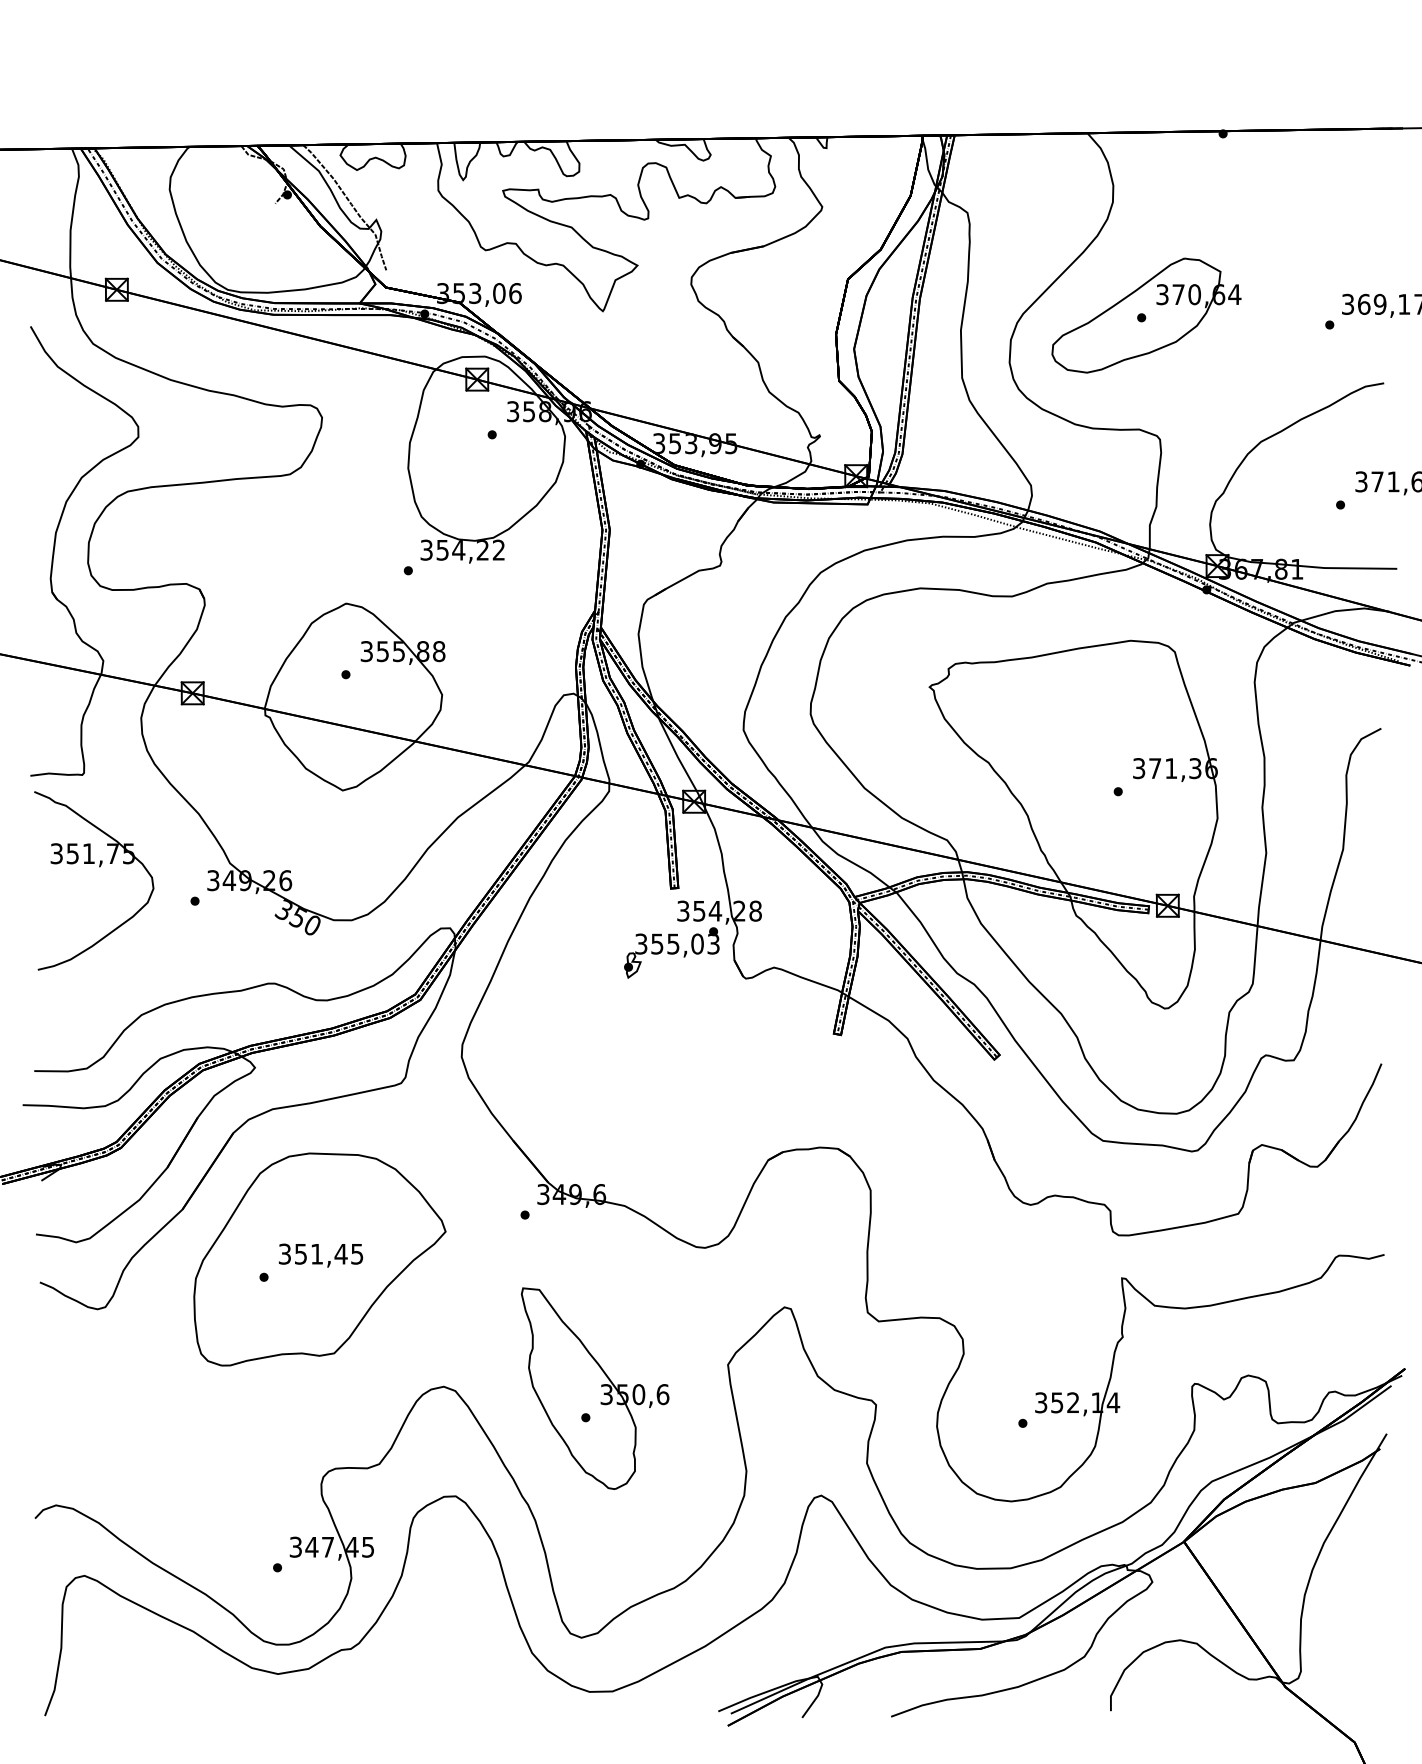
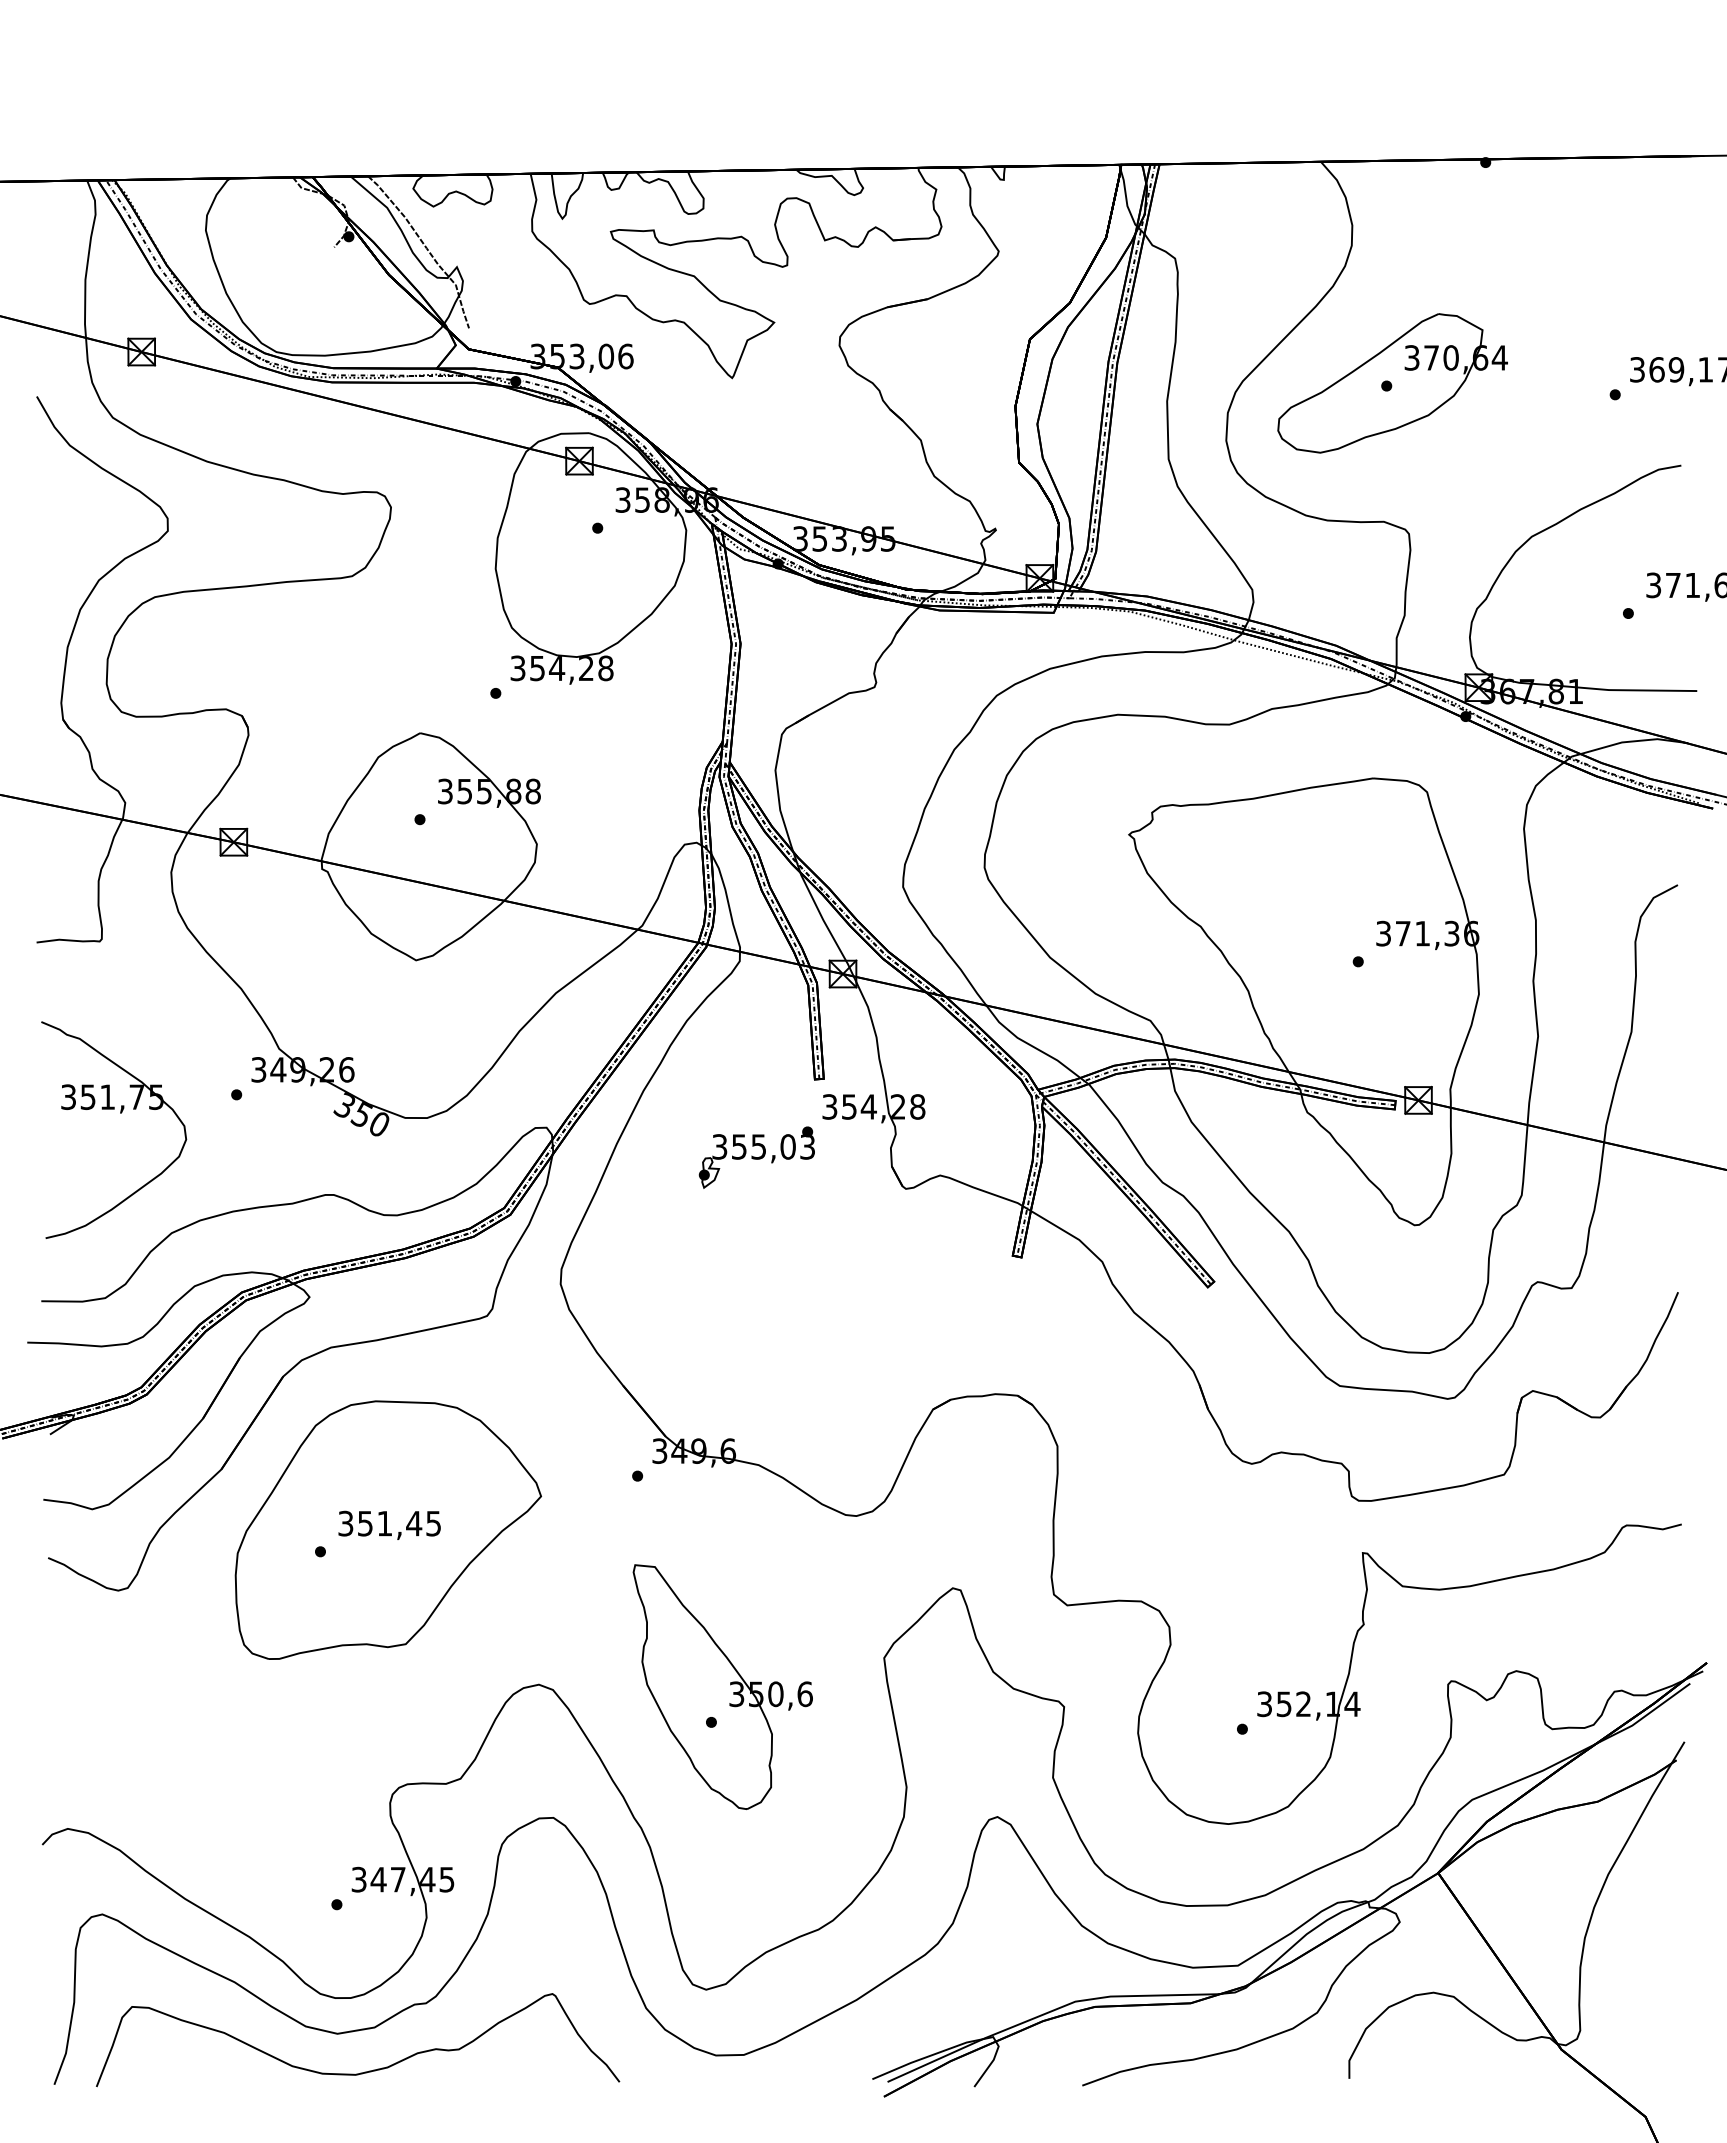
text: (498, 550) -> (605, 668), 354,22 -> 354,28
part: (99, 867) -> (120, 1113), moved
part: (671, 952) -> (756, 1157), moved
curve: (300, 1705) -> (364, 2071), added

